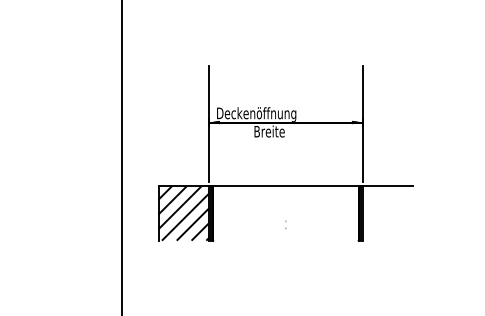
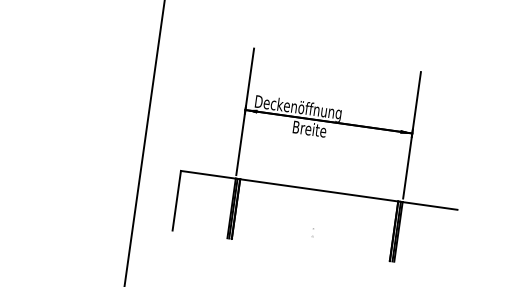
hatch: (183, 212) -> (204, 203), removed

